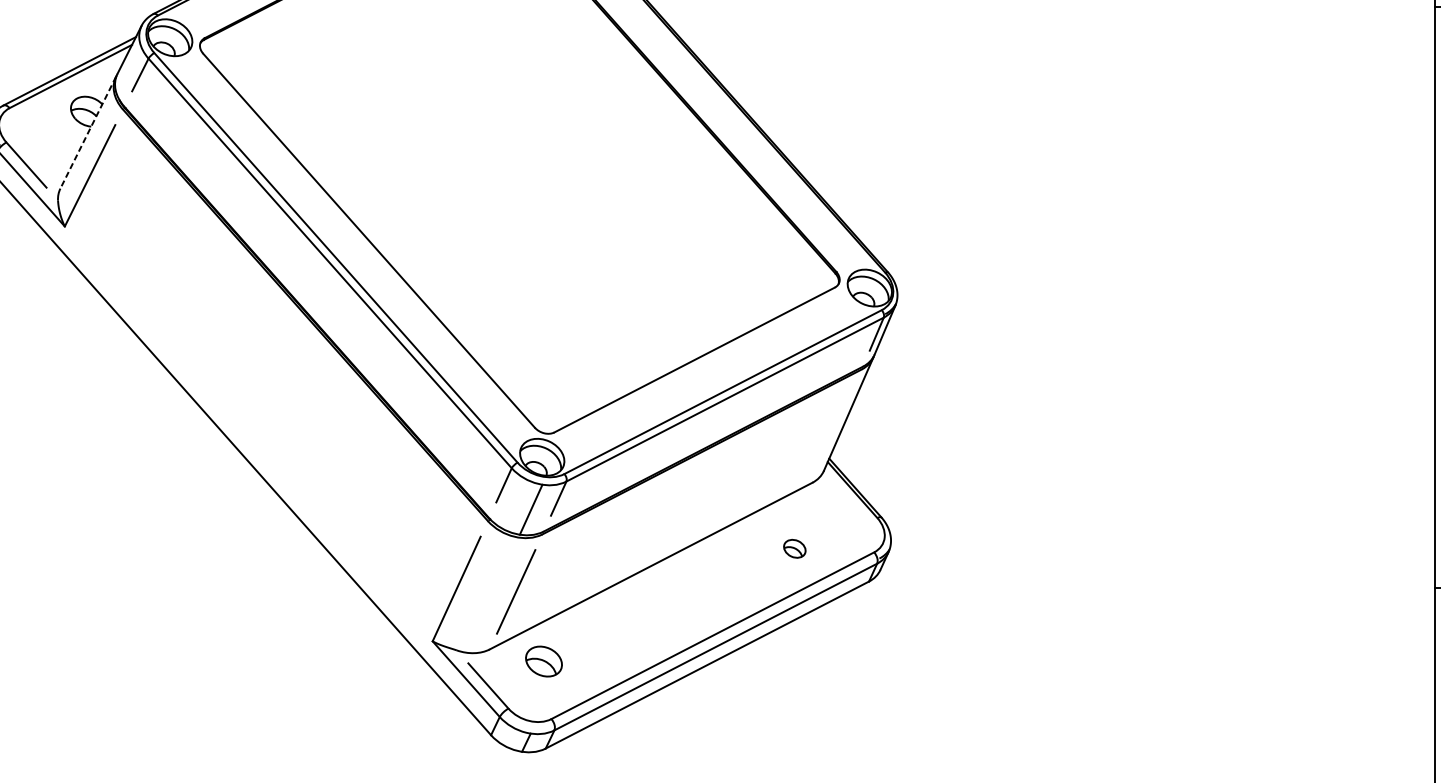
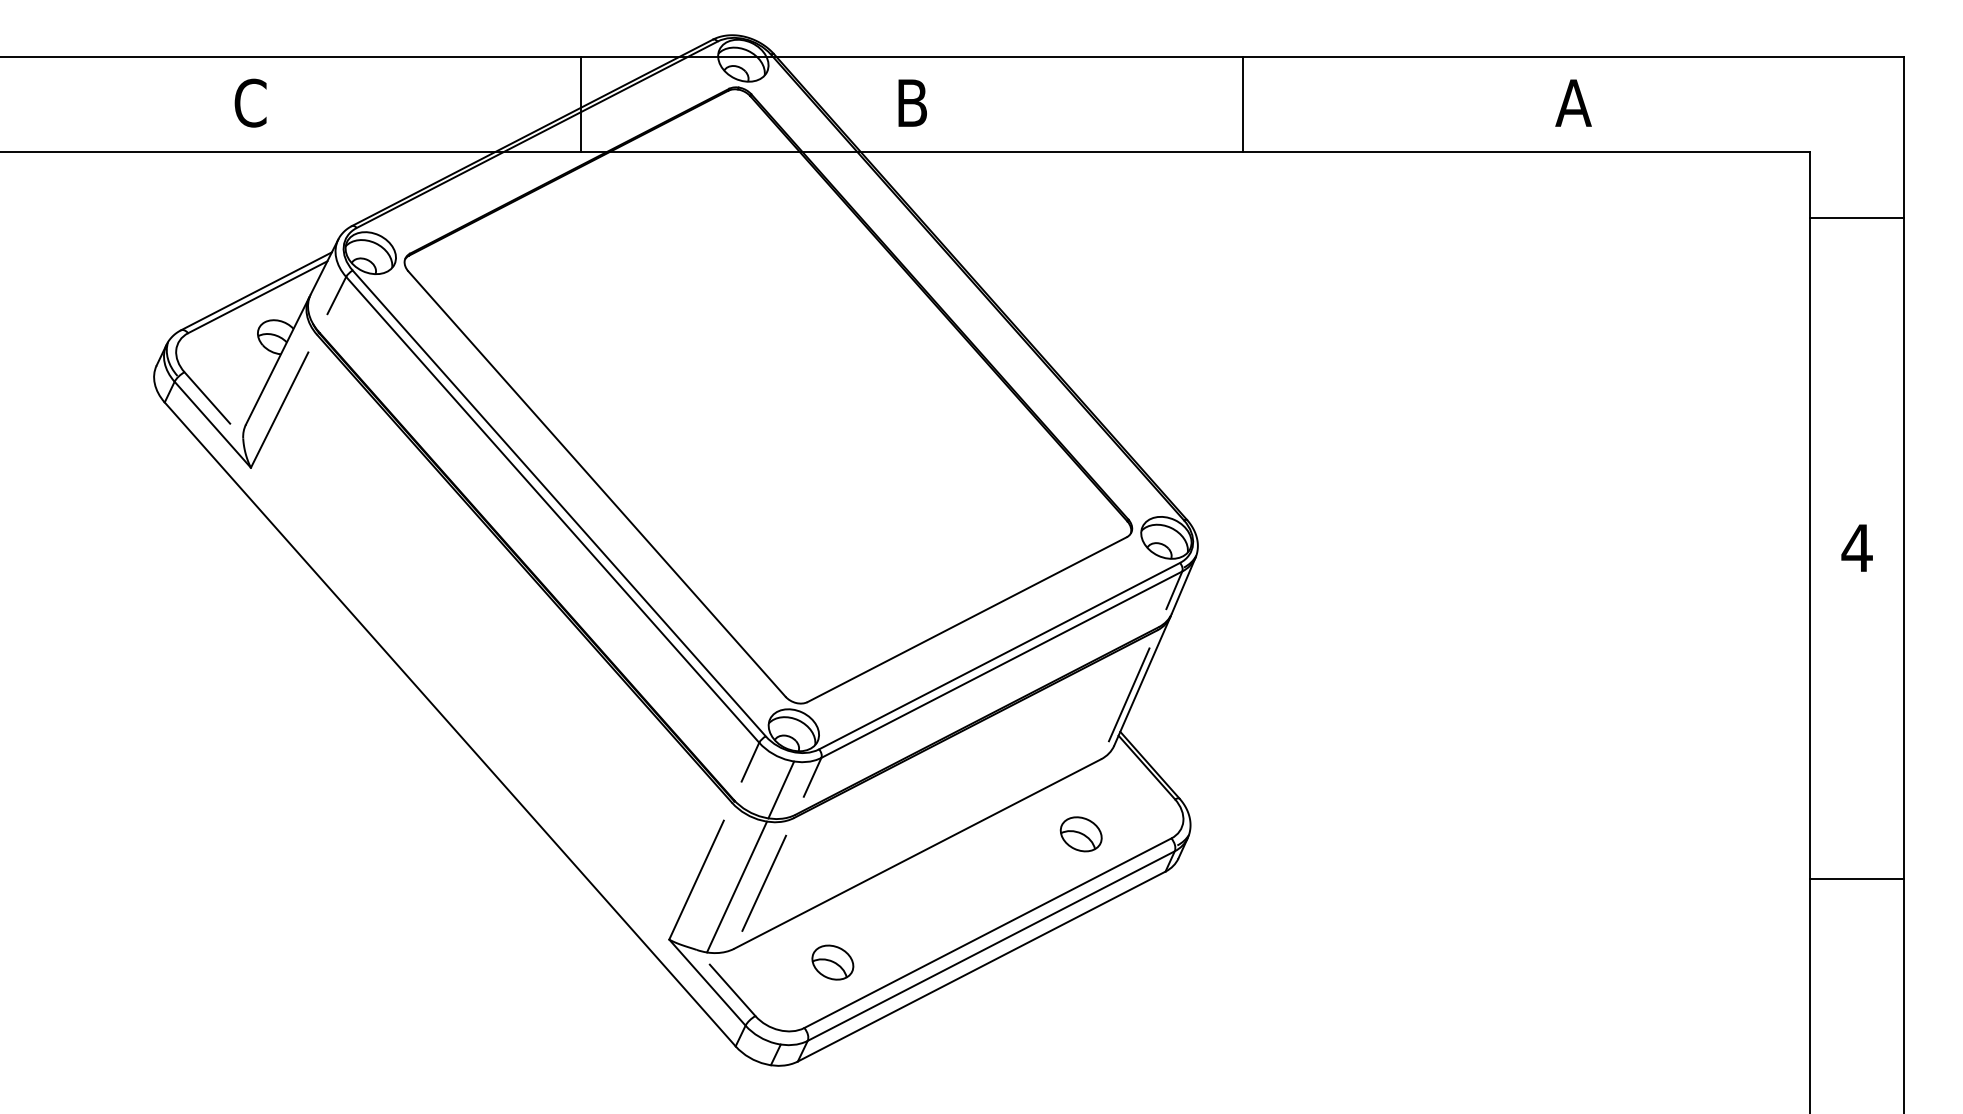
line: (88, 133) -> (277, 361), dashed -> solid
line: (836, 425) -> (1128, 694), added
part: (794, 548) -> (1080, 834), size x1.67
line: (492, 594) -> (737, 886), added
part: (543, 661) -> (832, 962), moved

